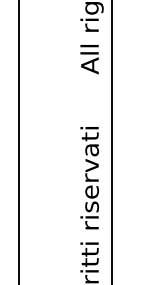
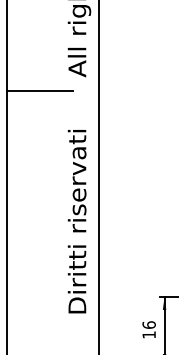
line: (52, 87) -> (39, 90), added

